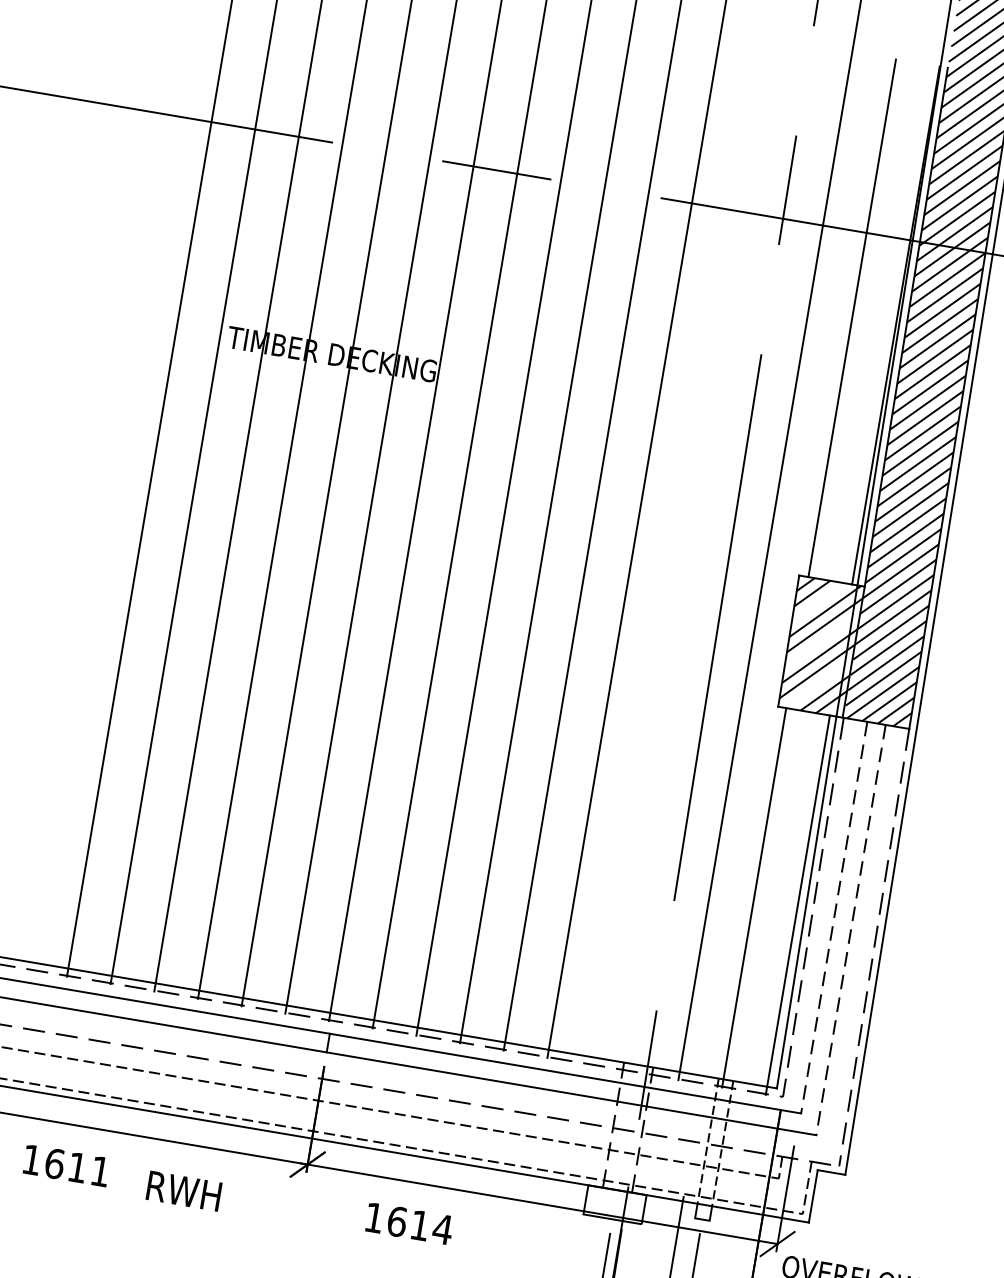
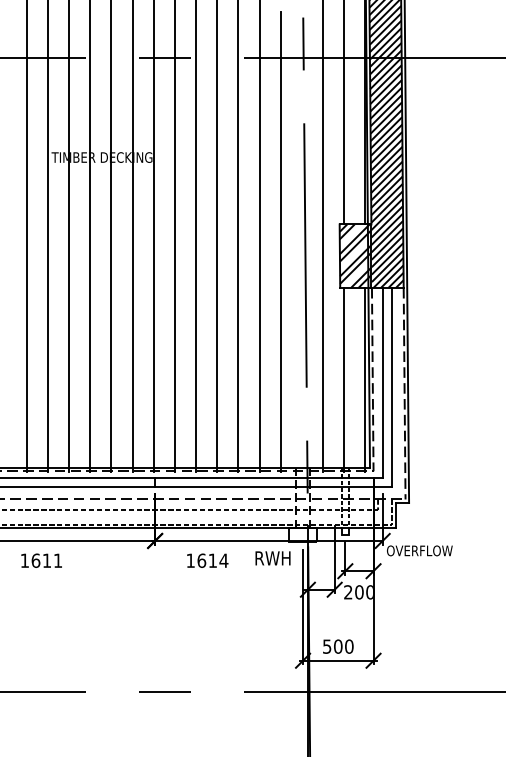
line: (671, 590) -> (280, 241), added
line: (834, 917) -> (383, 382), dashed -> solid
line: (851, 930) -> (392, 387), dashed -> solid
text: (182, 1191) -> (272, 558), moved

